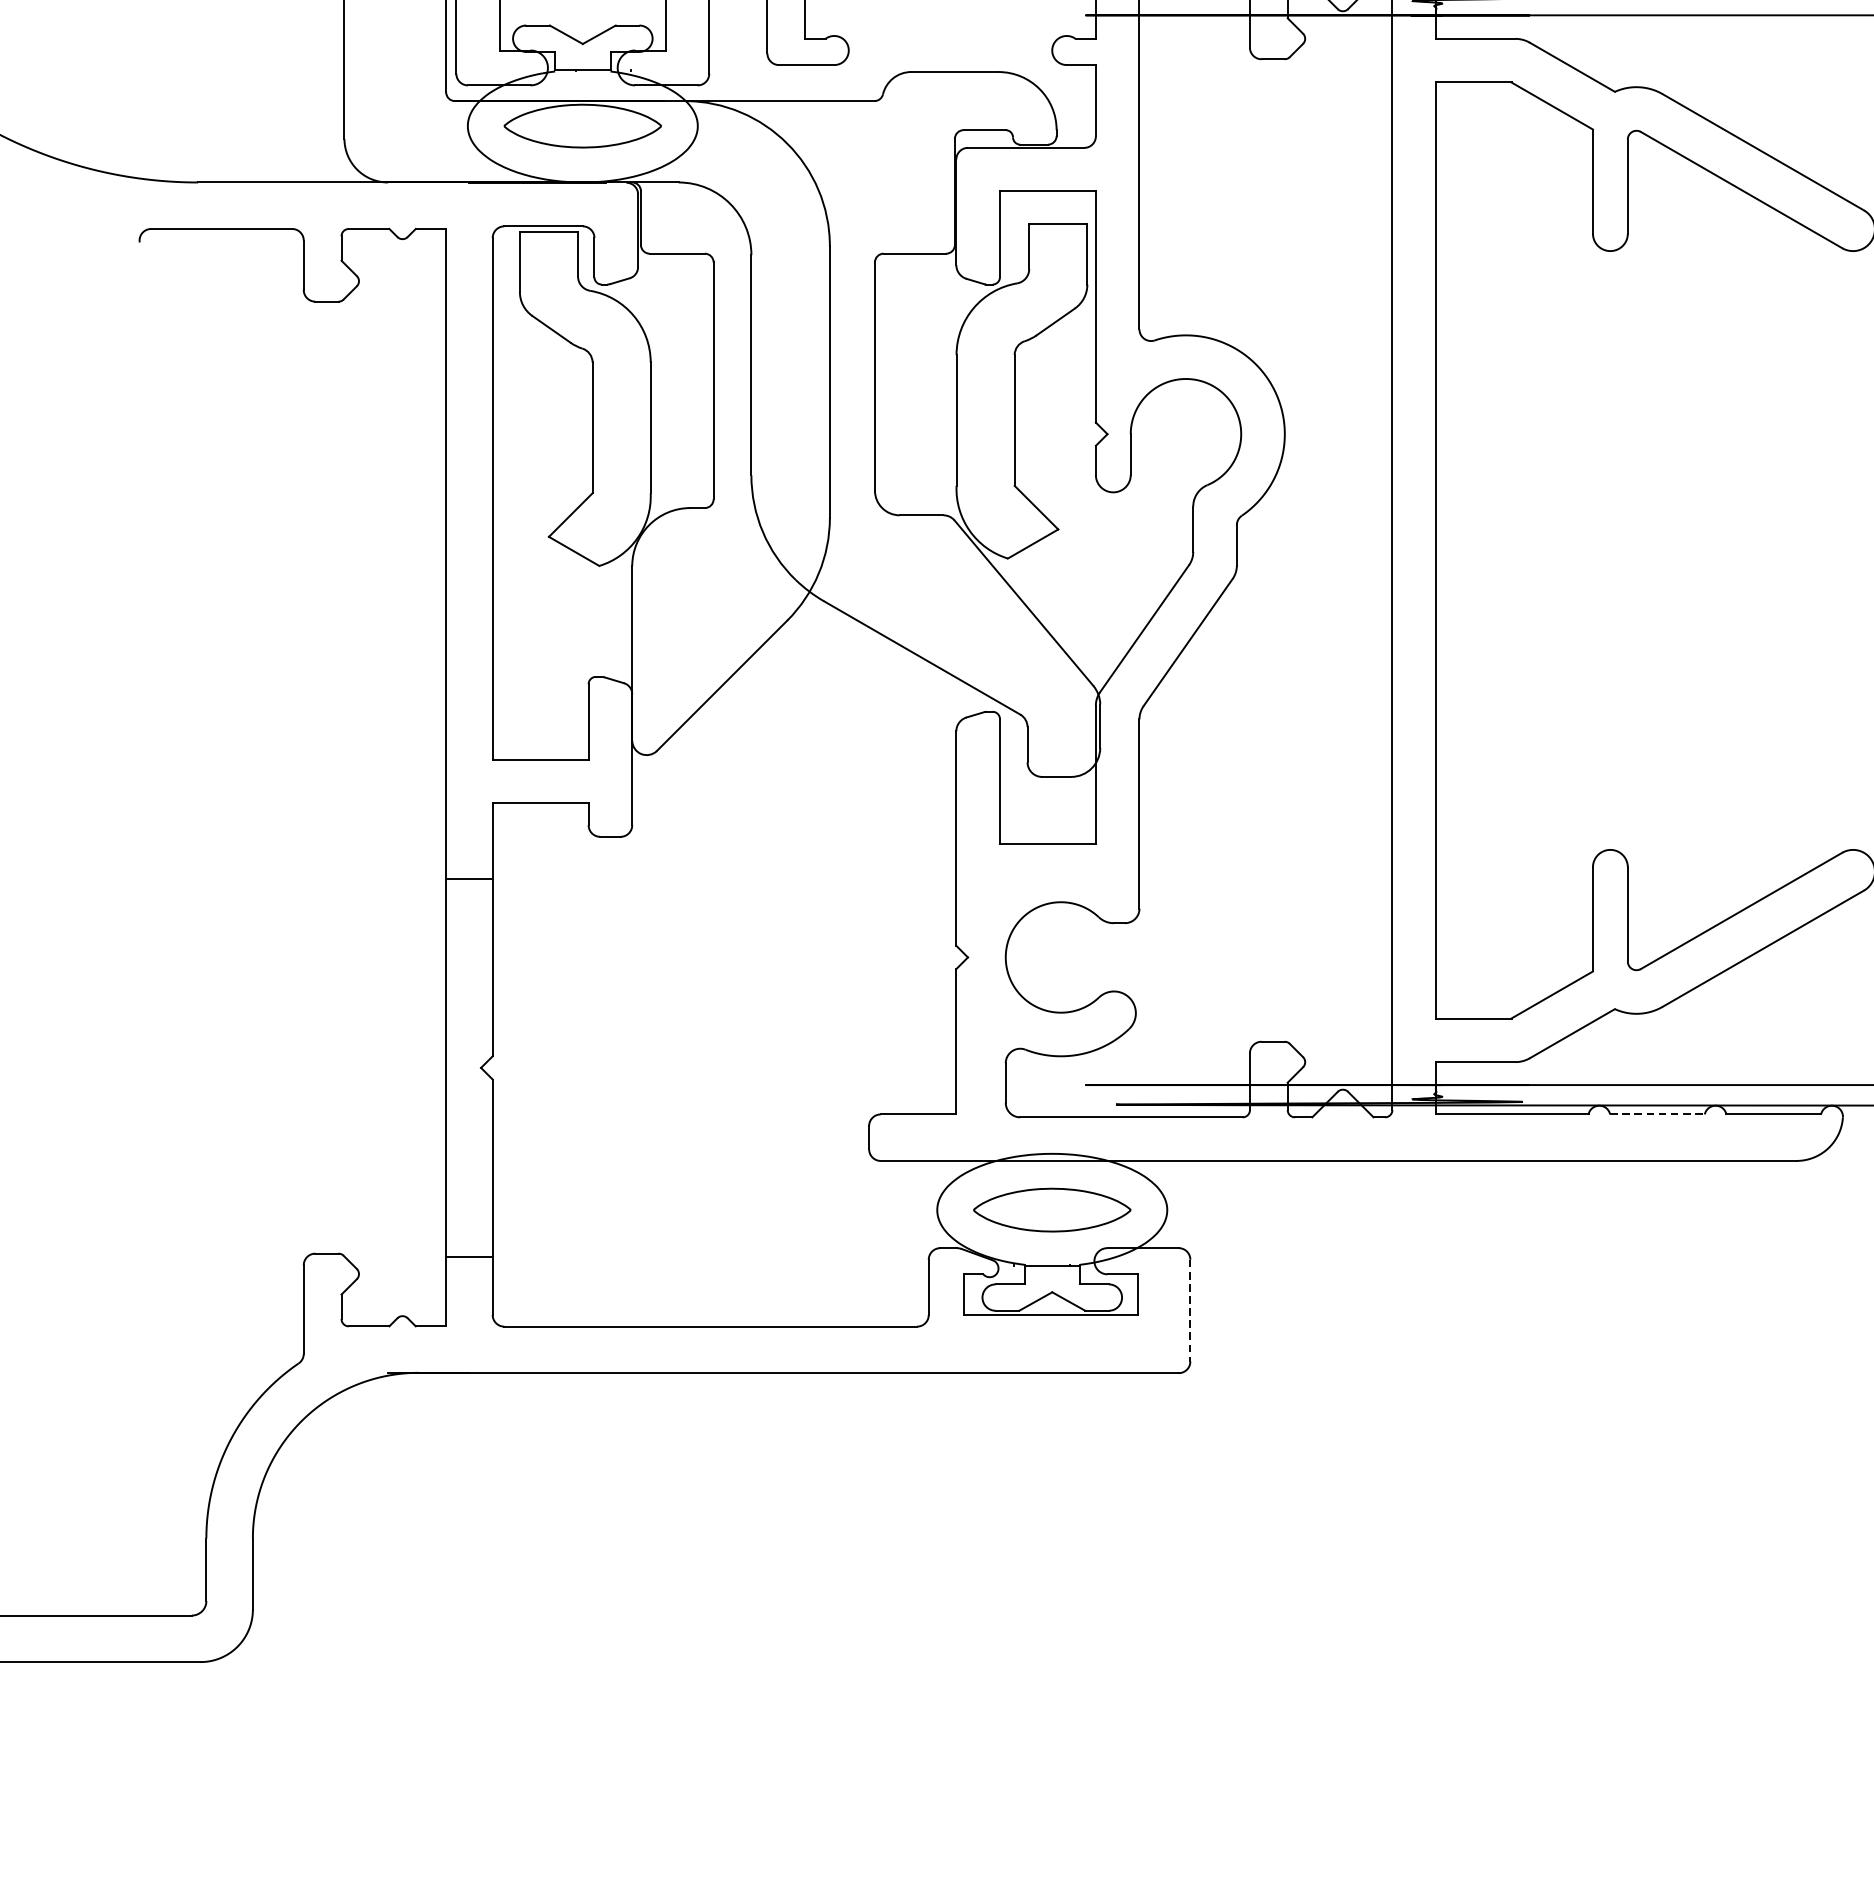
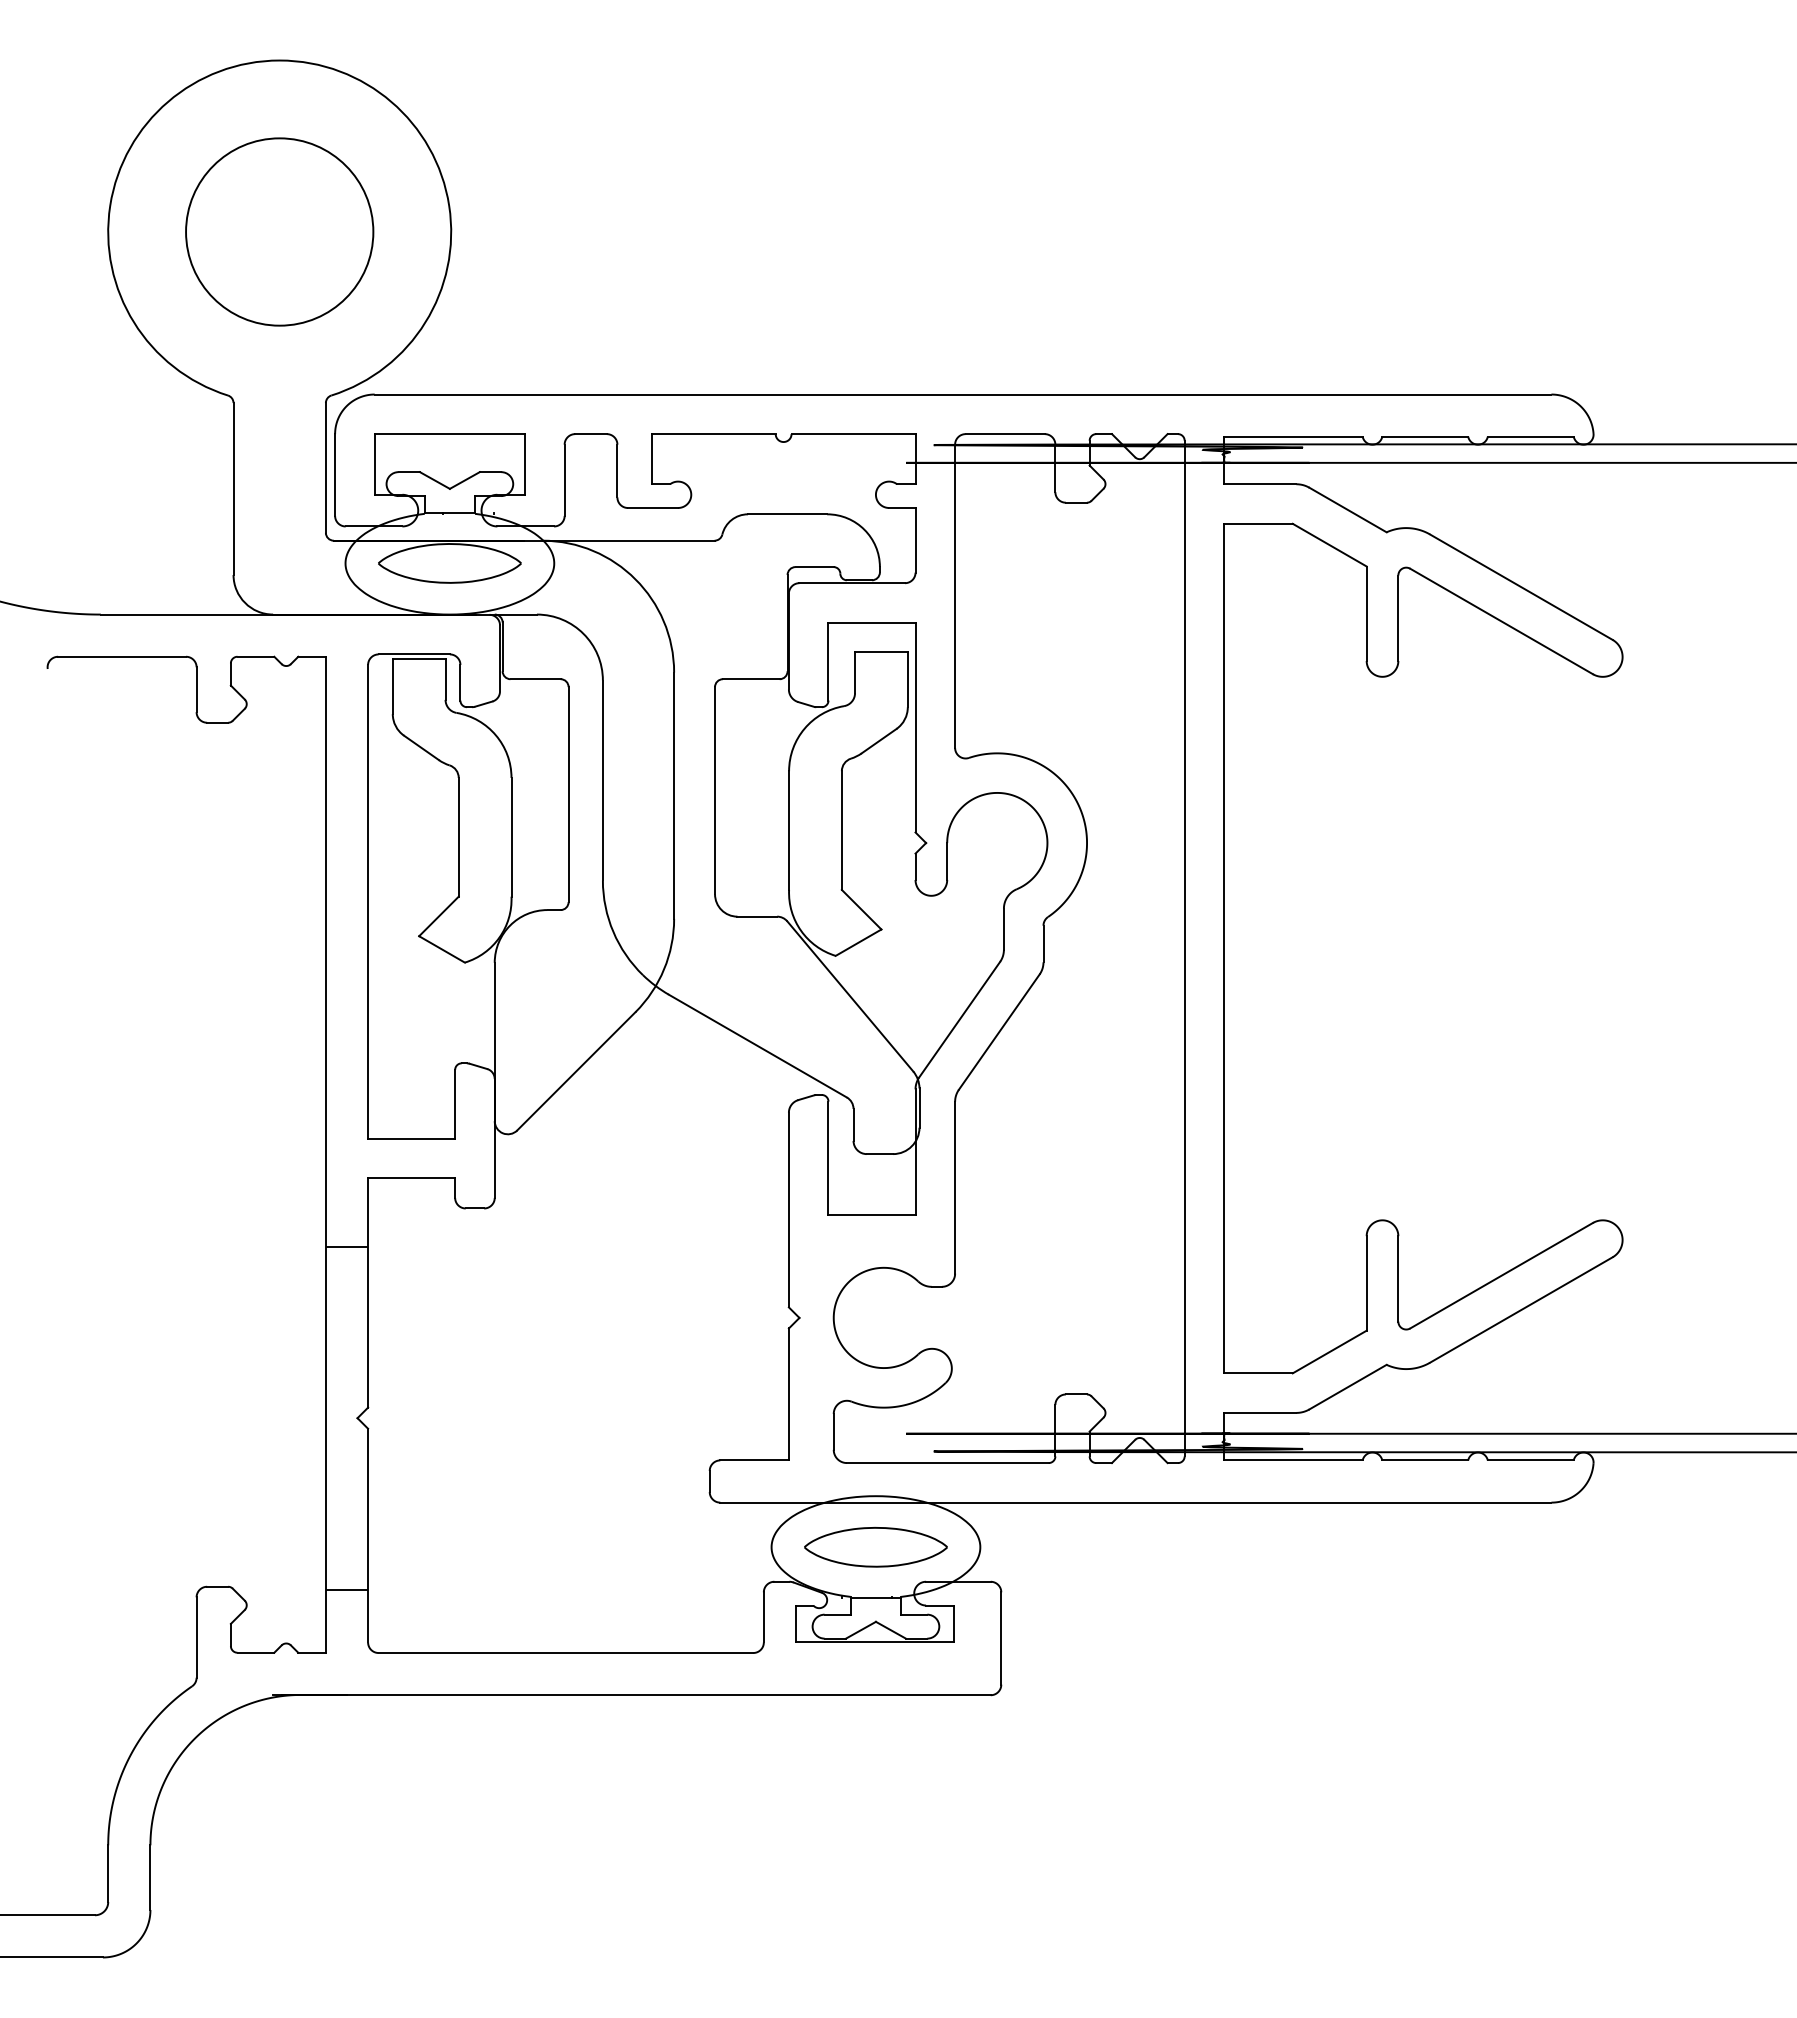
line: (1657, 1114) -> (1425, 1460), dashed -> solid
line: (1190, 1310) -> (1001, 1638), dashed -> solid

